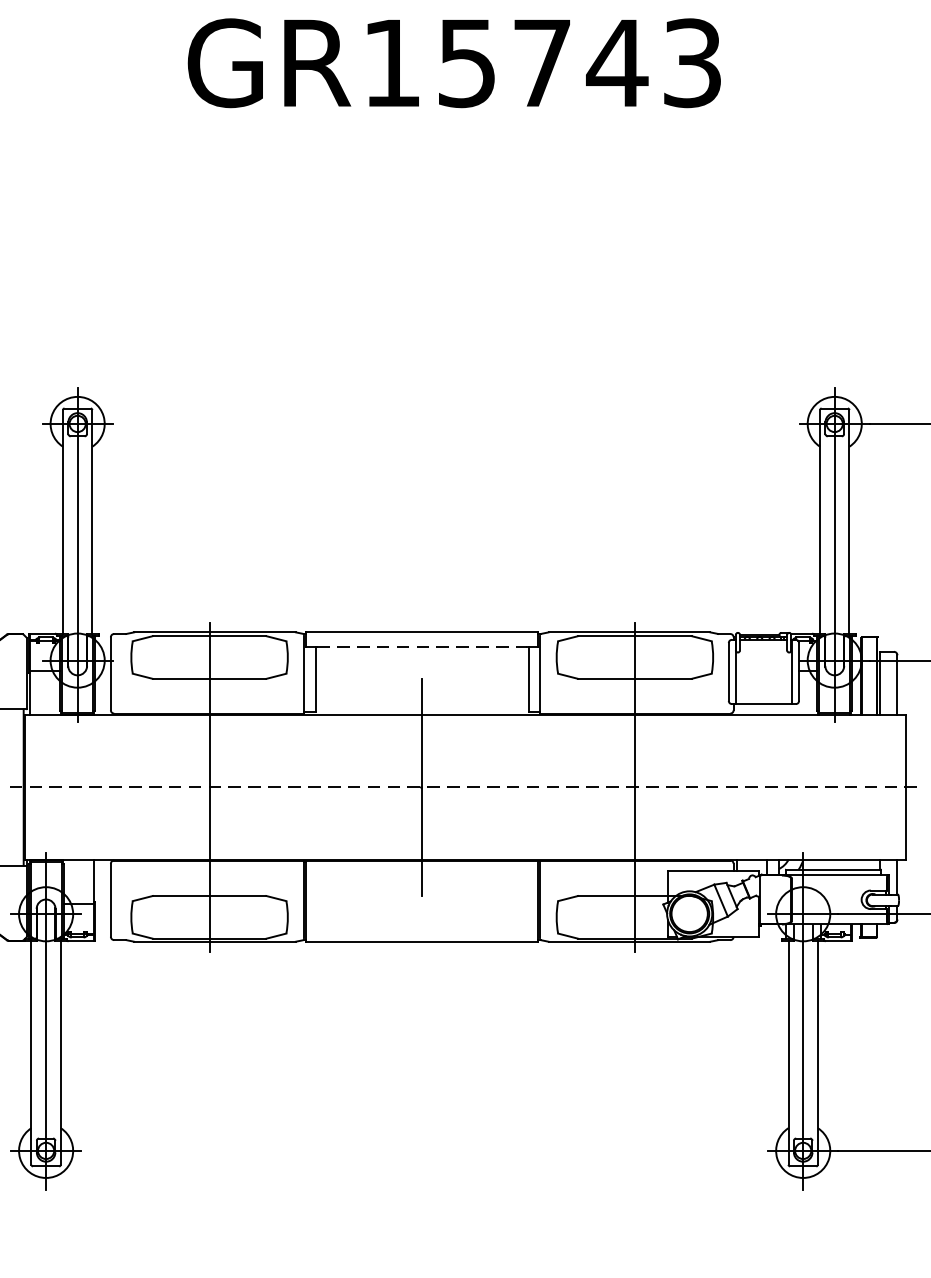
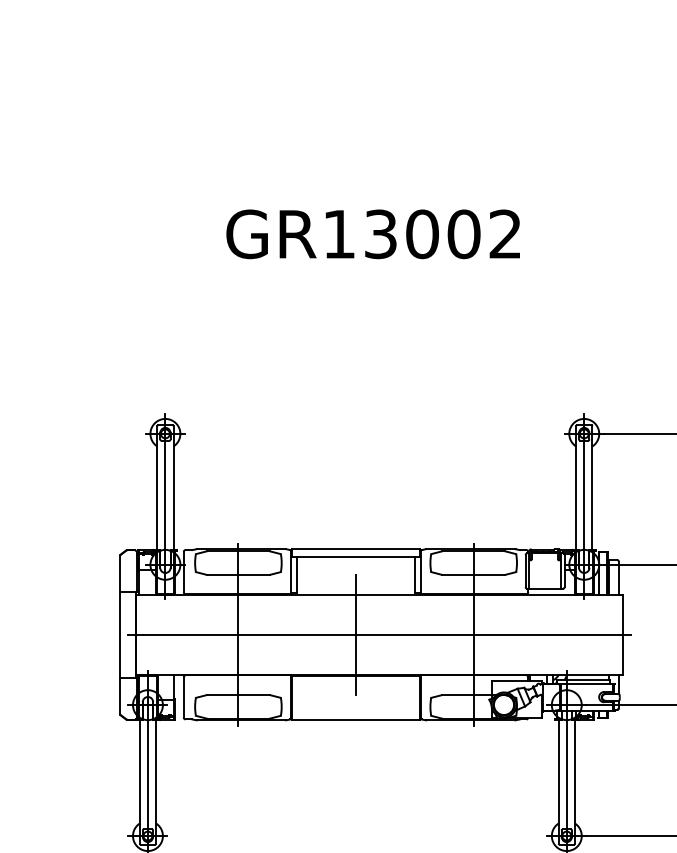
text: (580, 63) -> (443, 234), GR15743 -> GR13002
line: (423, 647) -> (356, 557), dashed -> solid
line: (464, 786) -> (379, 634), dashed -> solid

